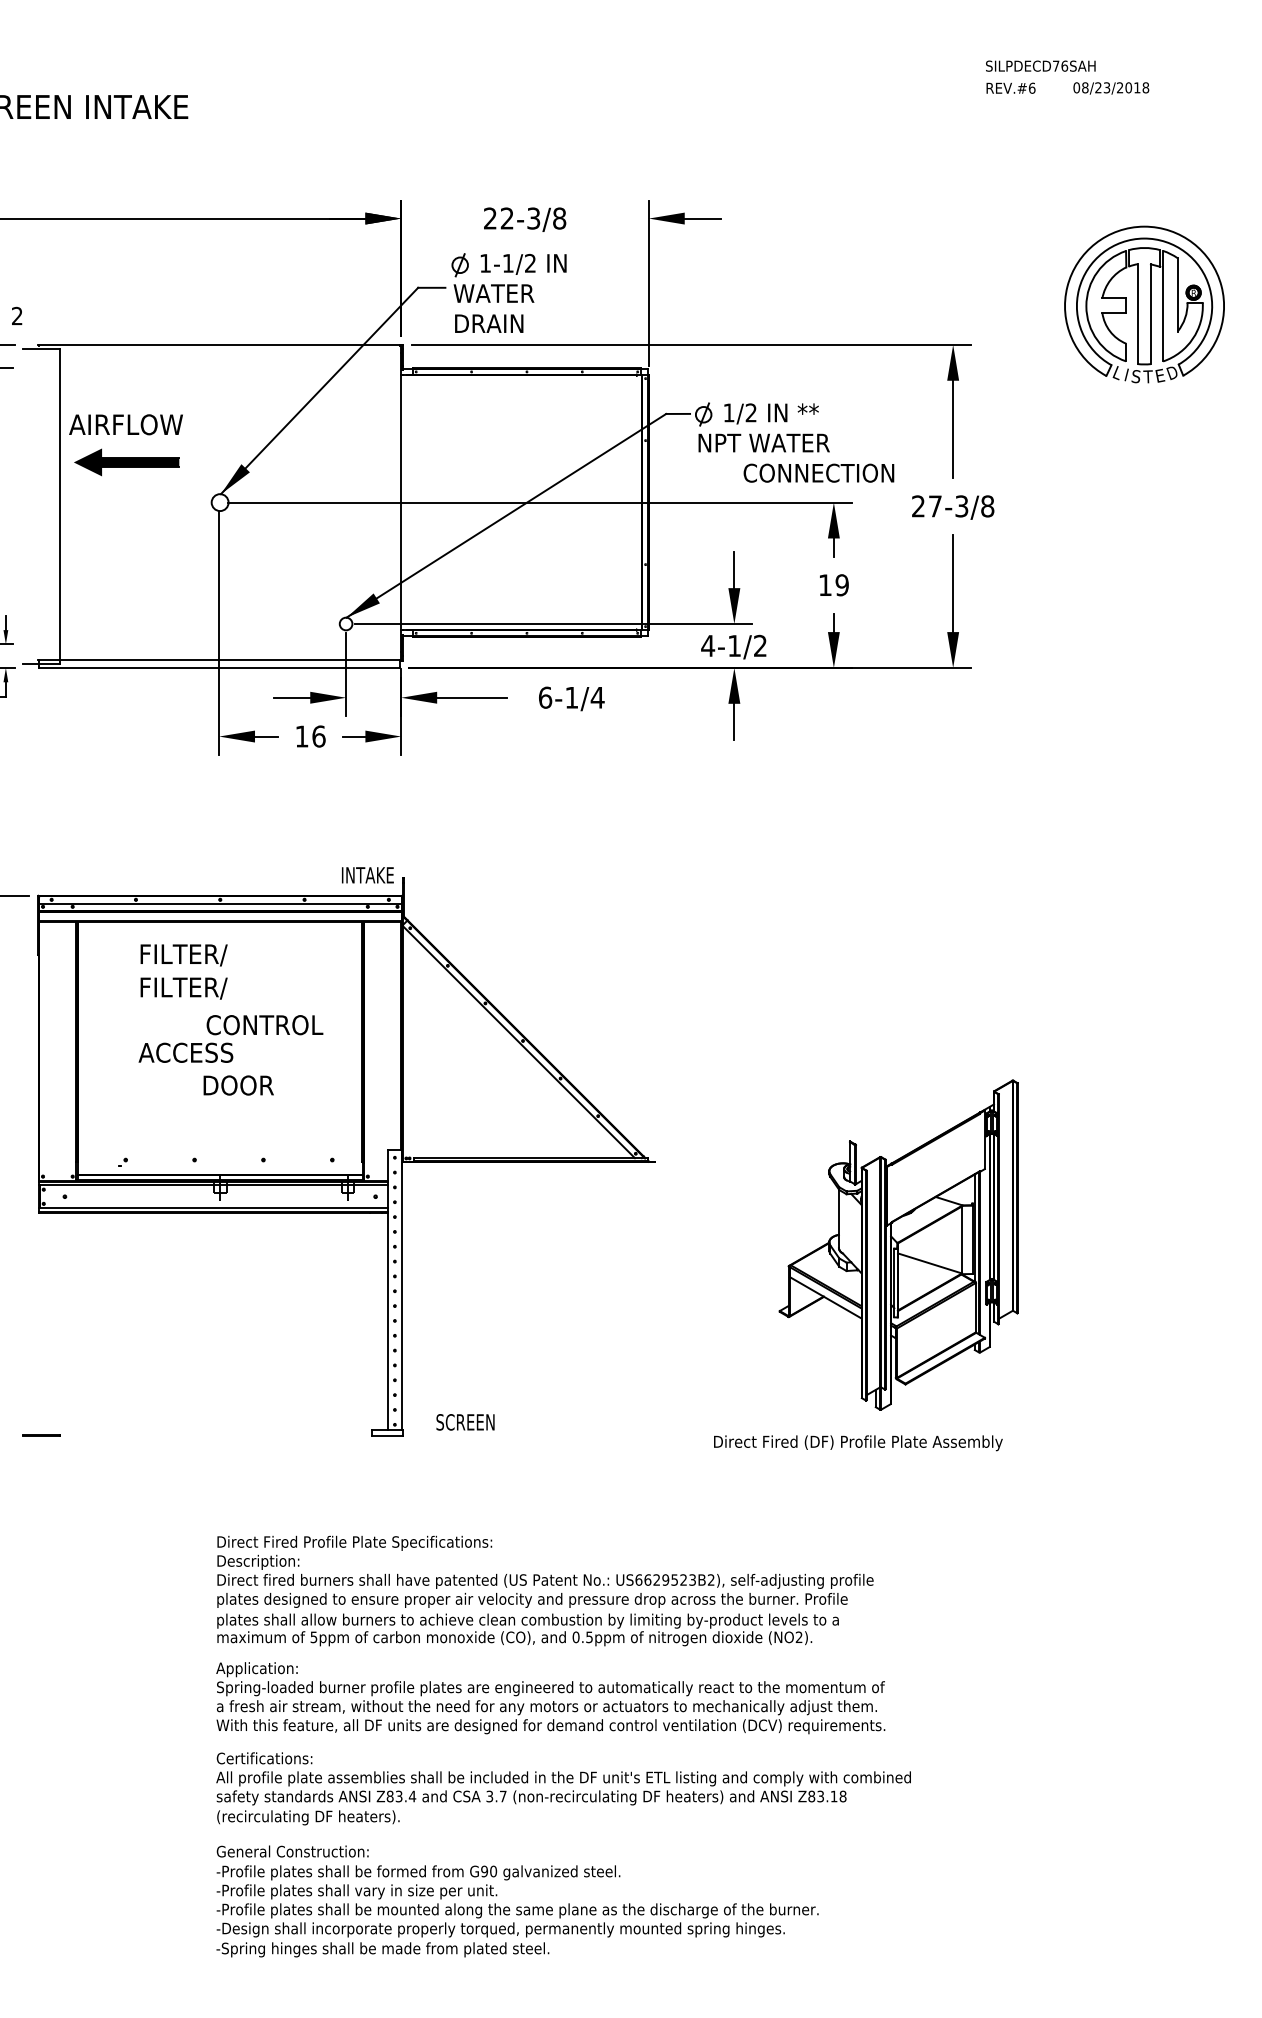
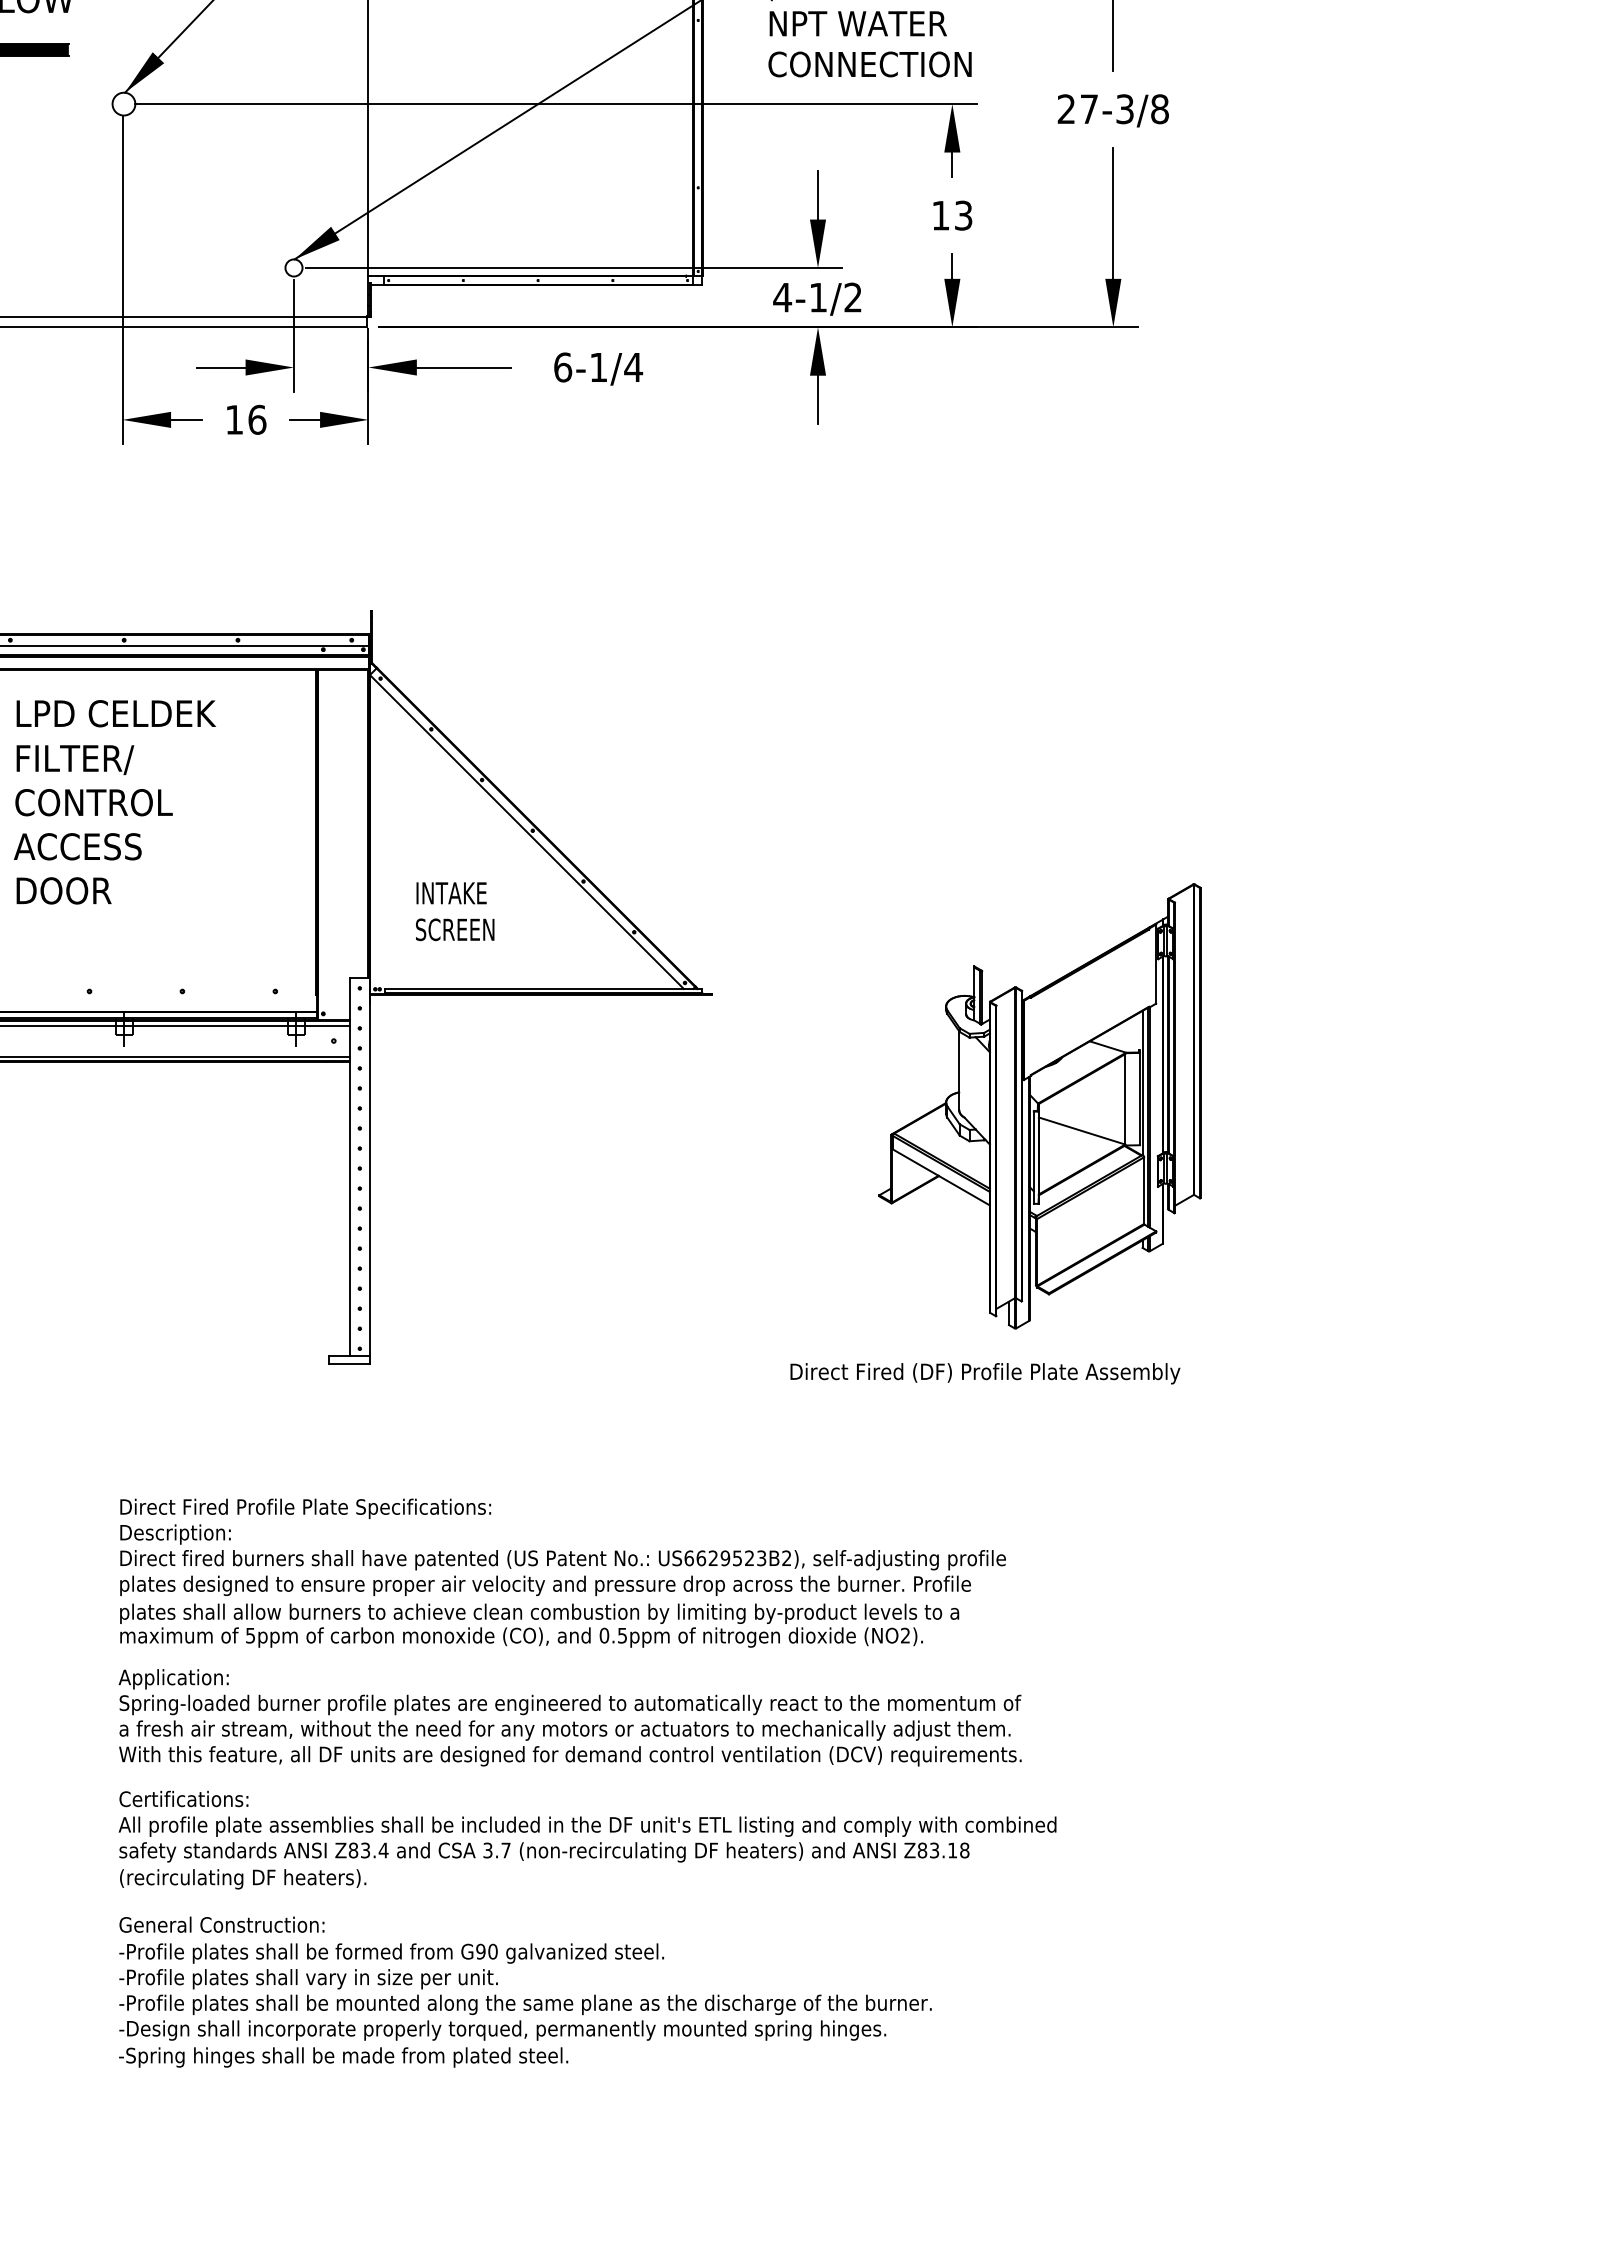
text: (818, 472) -> (869, 63), moved
text: (841, 585) -> (962, 215), 19 -> 13
text: (367, 875) -> (451, 893), moved
text: (215, 955) -> (117, 715), FILTER/ -> LPD CELDEK
text: (264, 1025) -> (93, 803), moved
text: (238, 1085) -> (63, 890), moved
text: (465, 1422) -> (455, 929), moved

